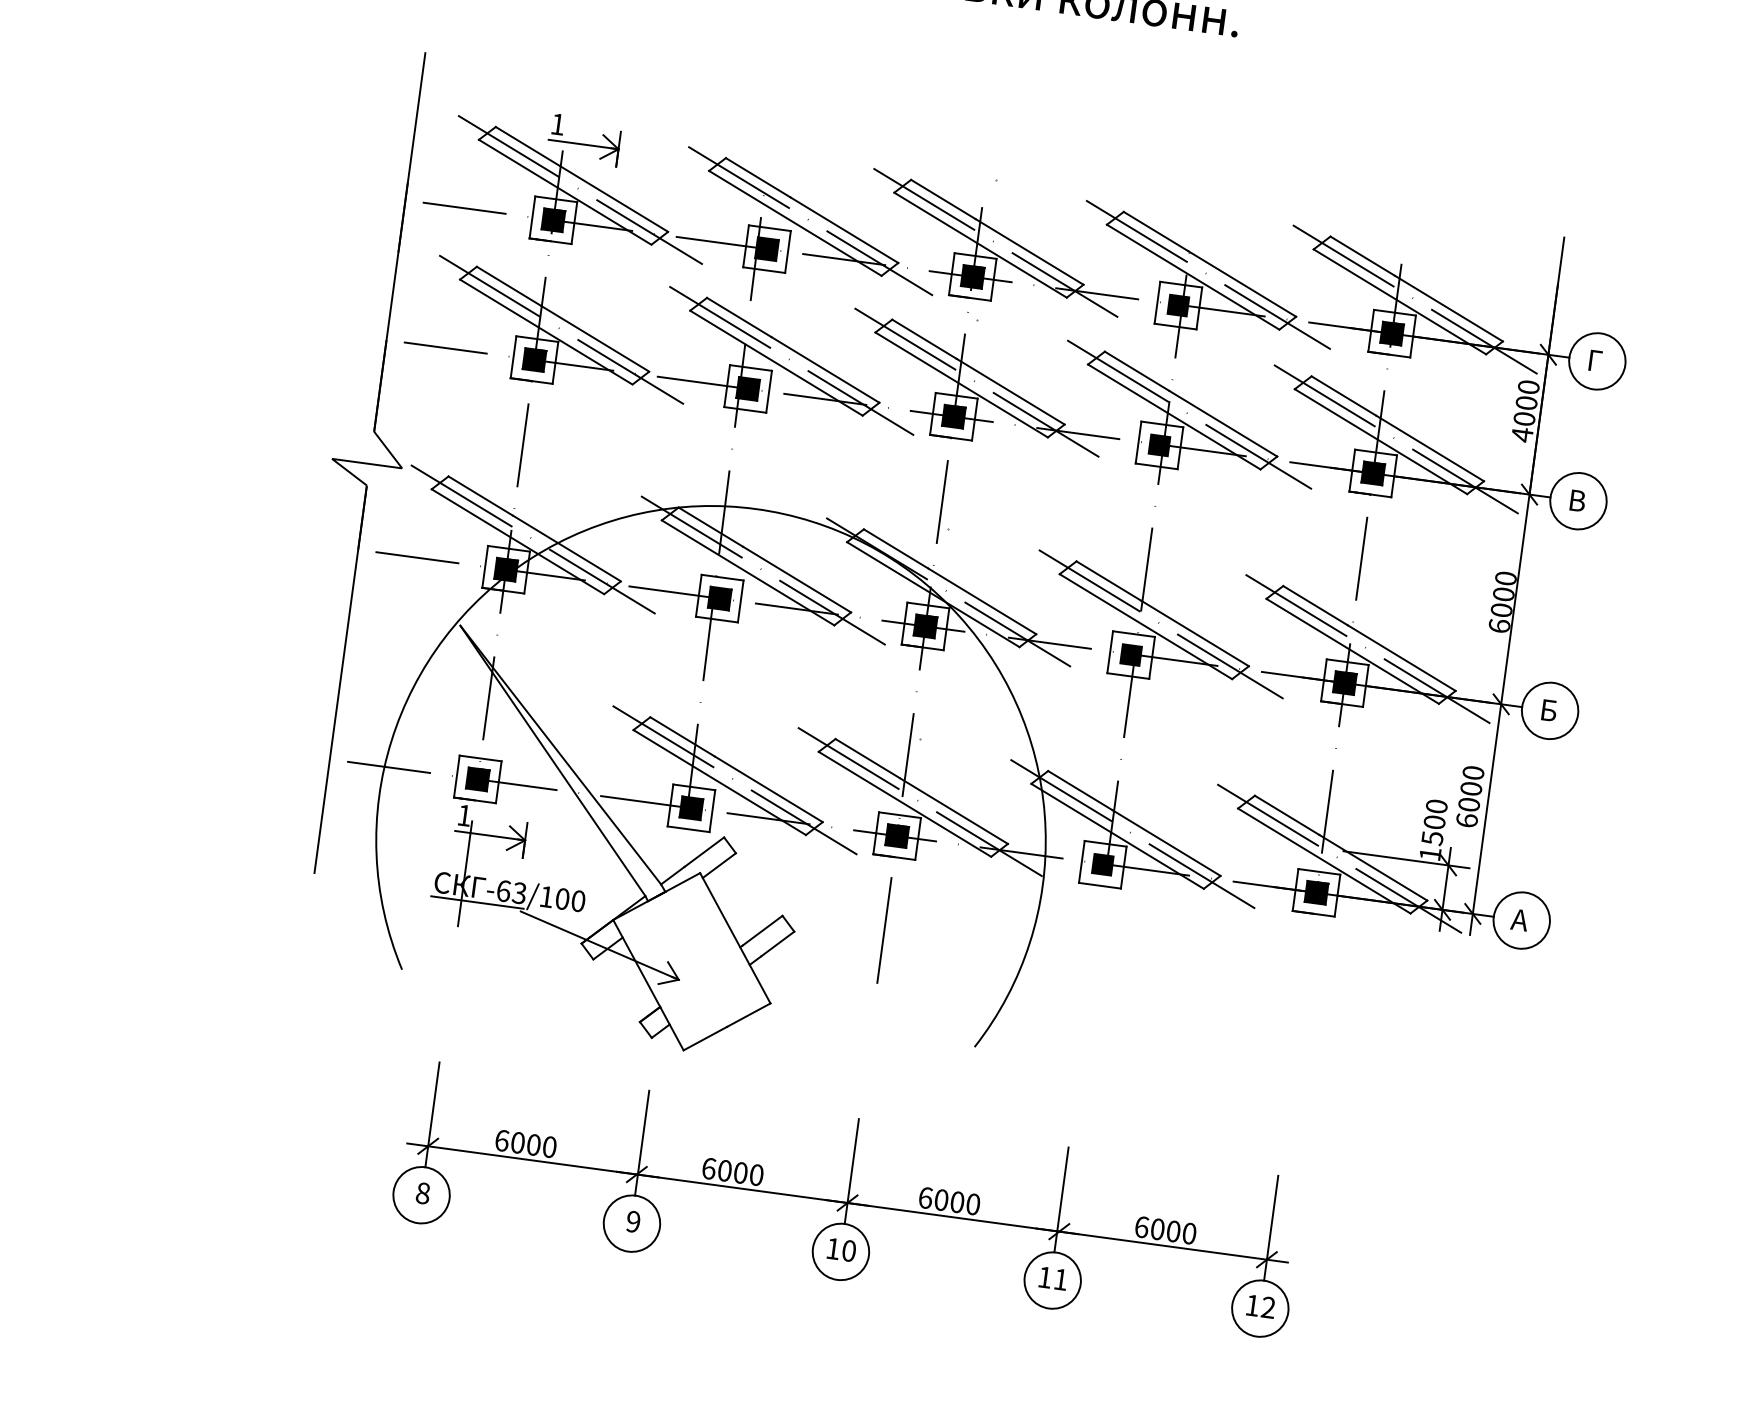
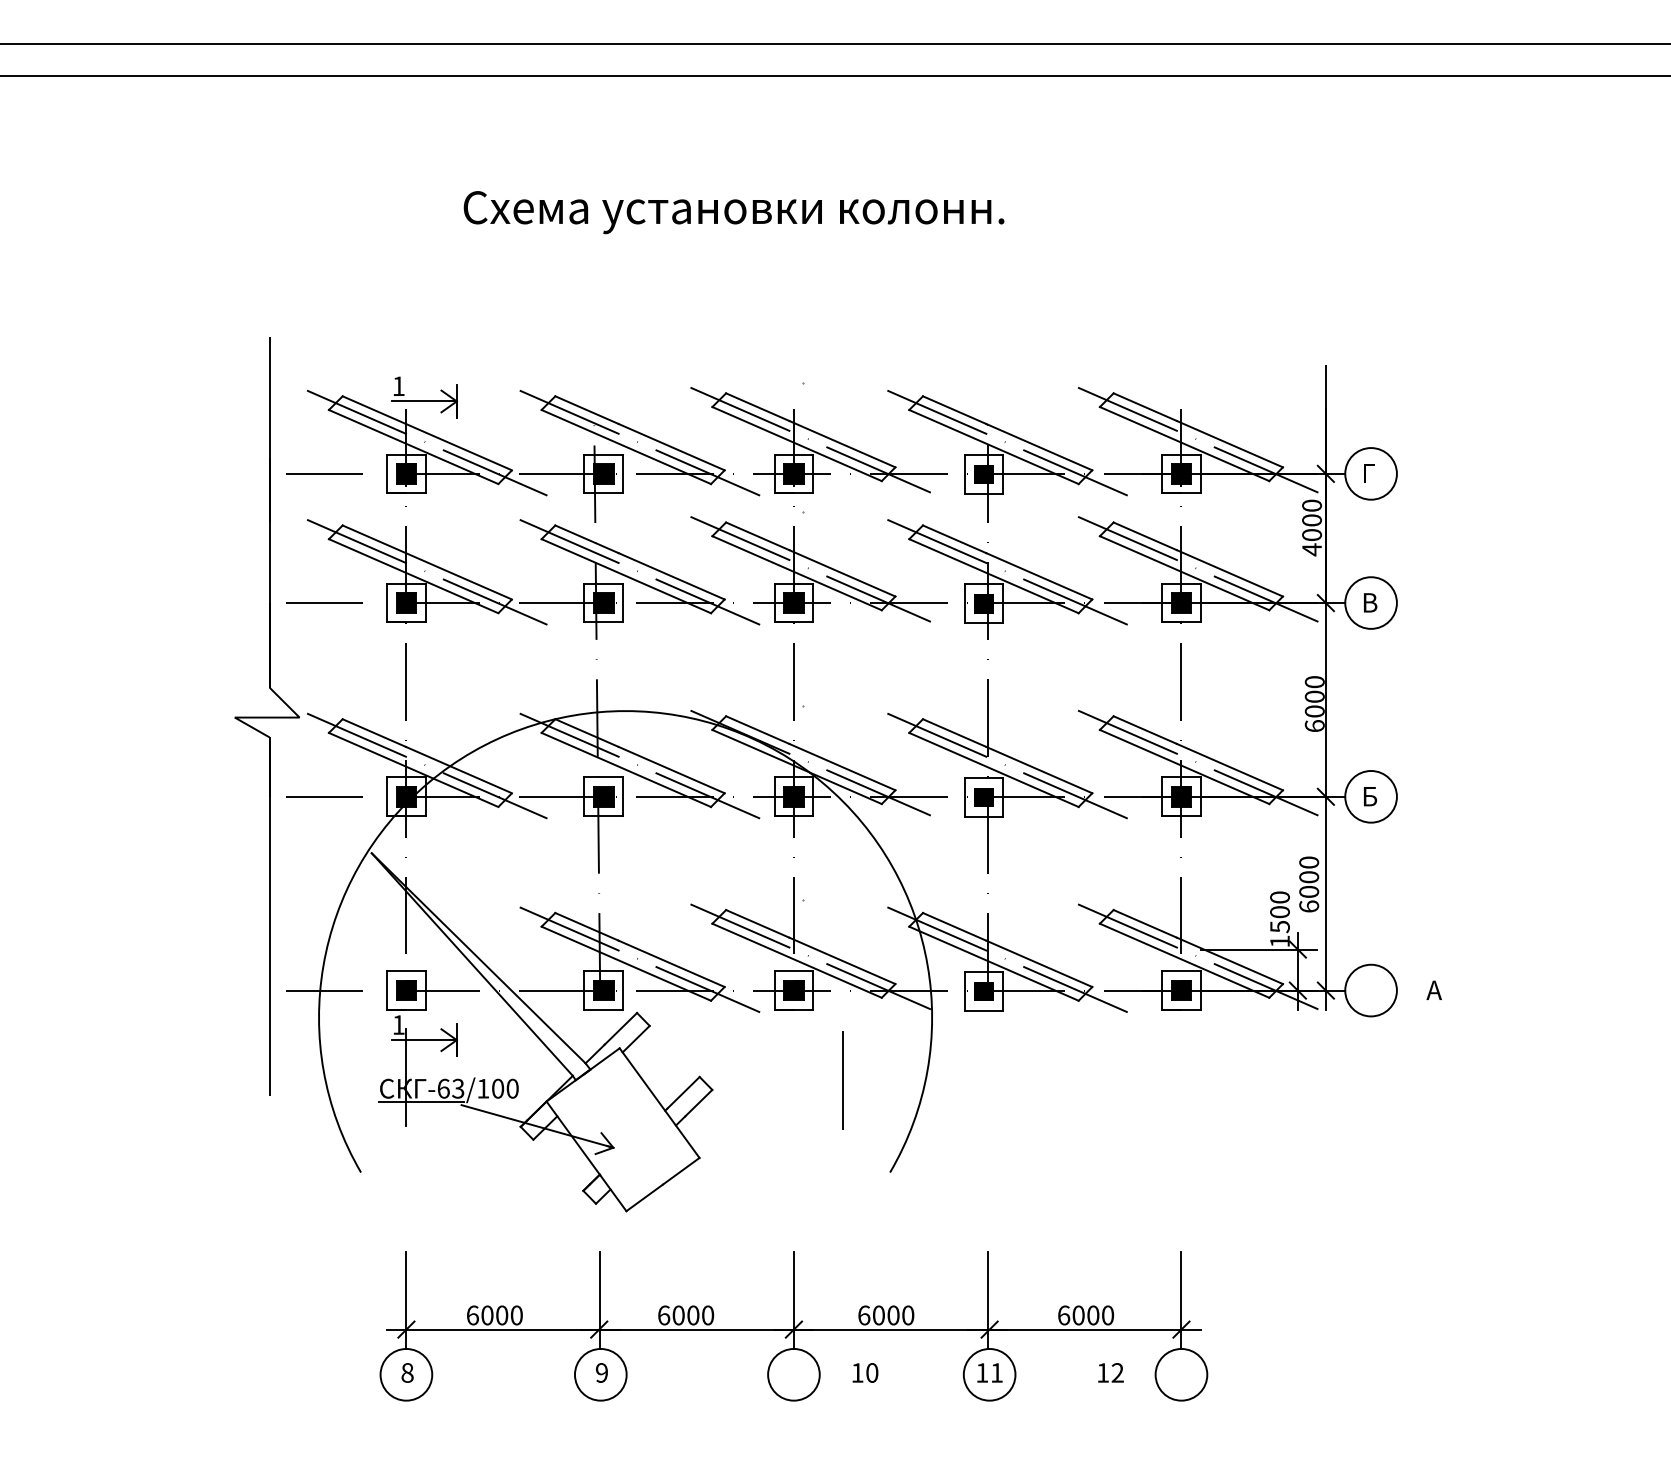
text: (1519, 919) -> (1433, 989), moved
line: (883, 930) -> (842, 1080), moved
text: (841, 1249) -> (865, 1372), moved
text: (1260, 1306) -> (1110, 1372), moved

